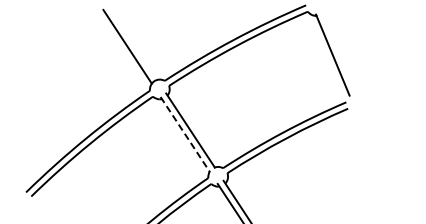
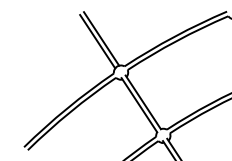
line: (132, 42) -> (101, 38), added
line: (185, 134) -> (139, 105), dashed -> solid

